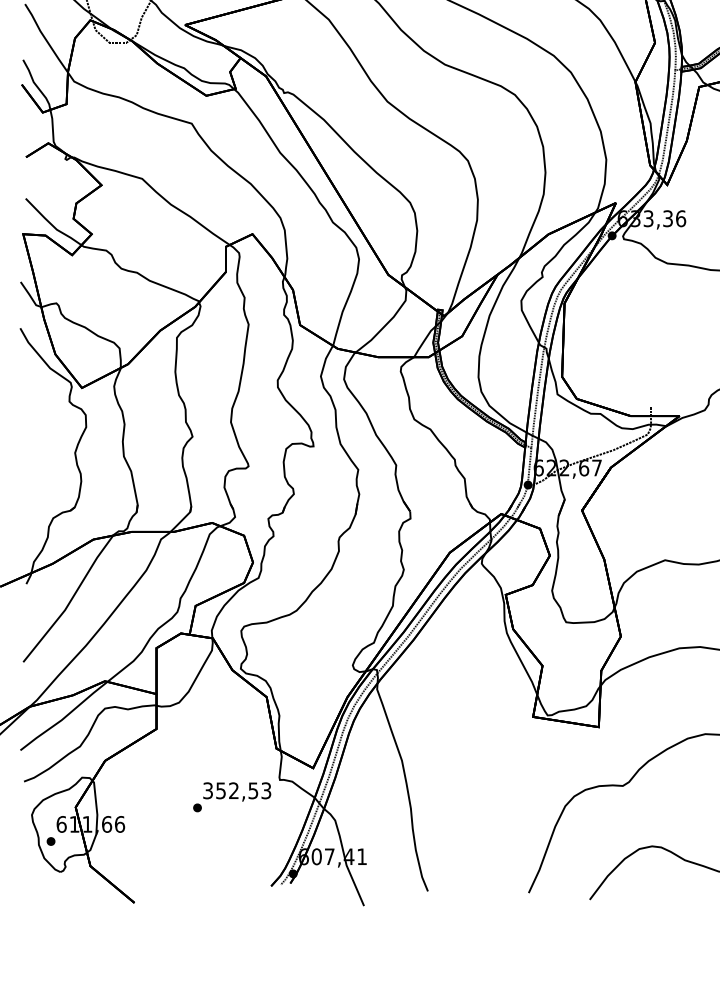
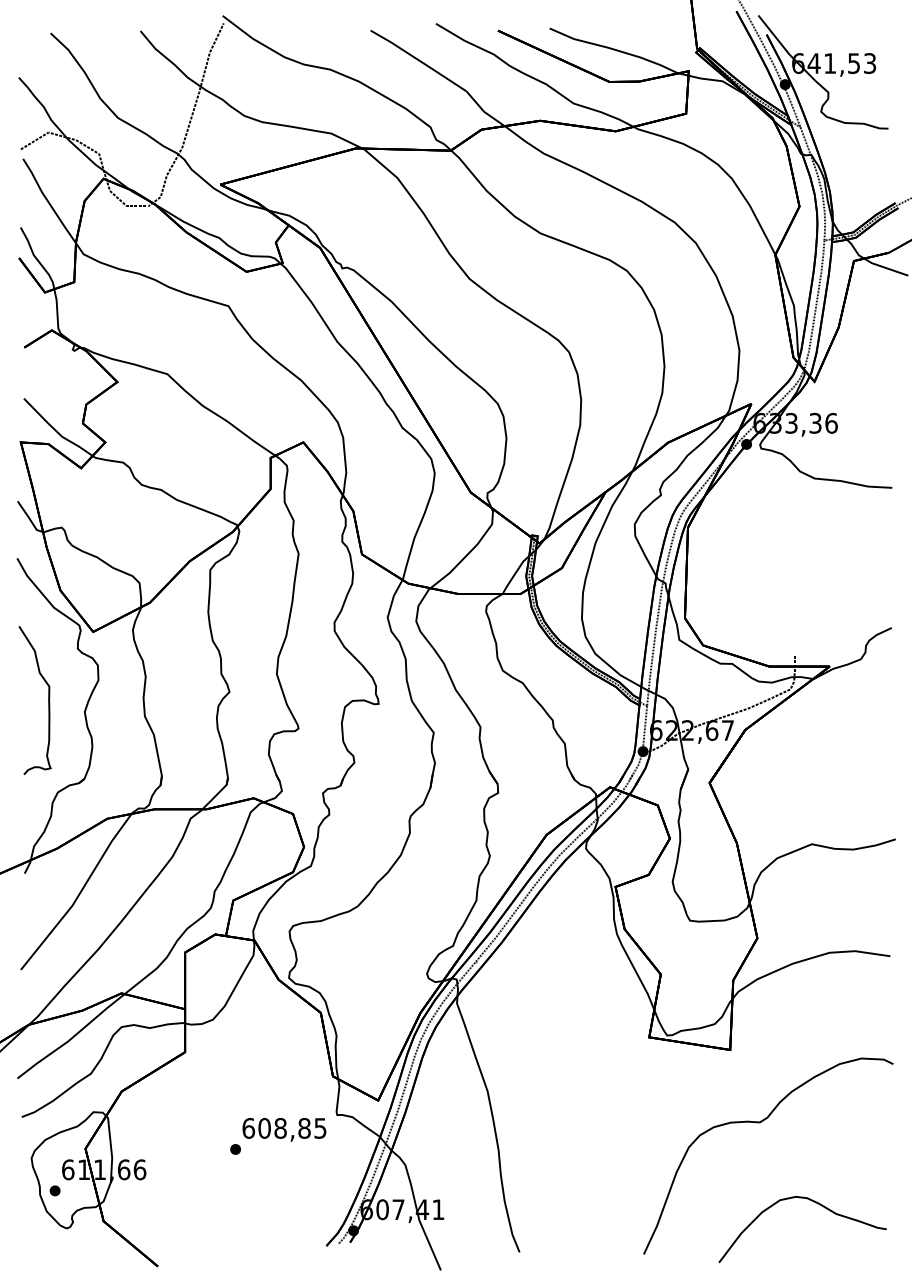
part: (45, 443) -> (48, 700), added
text: (237, 790) -> (284, 1128), 352,53 -> 608,85

